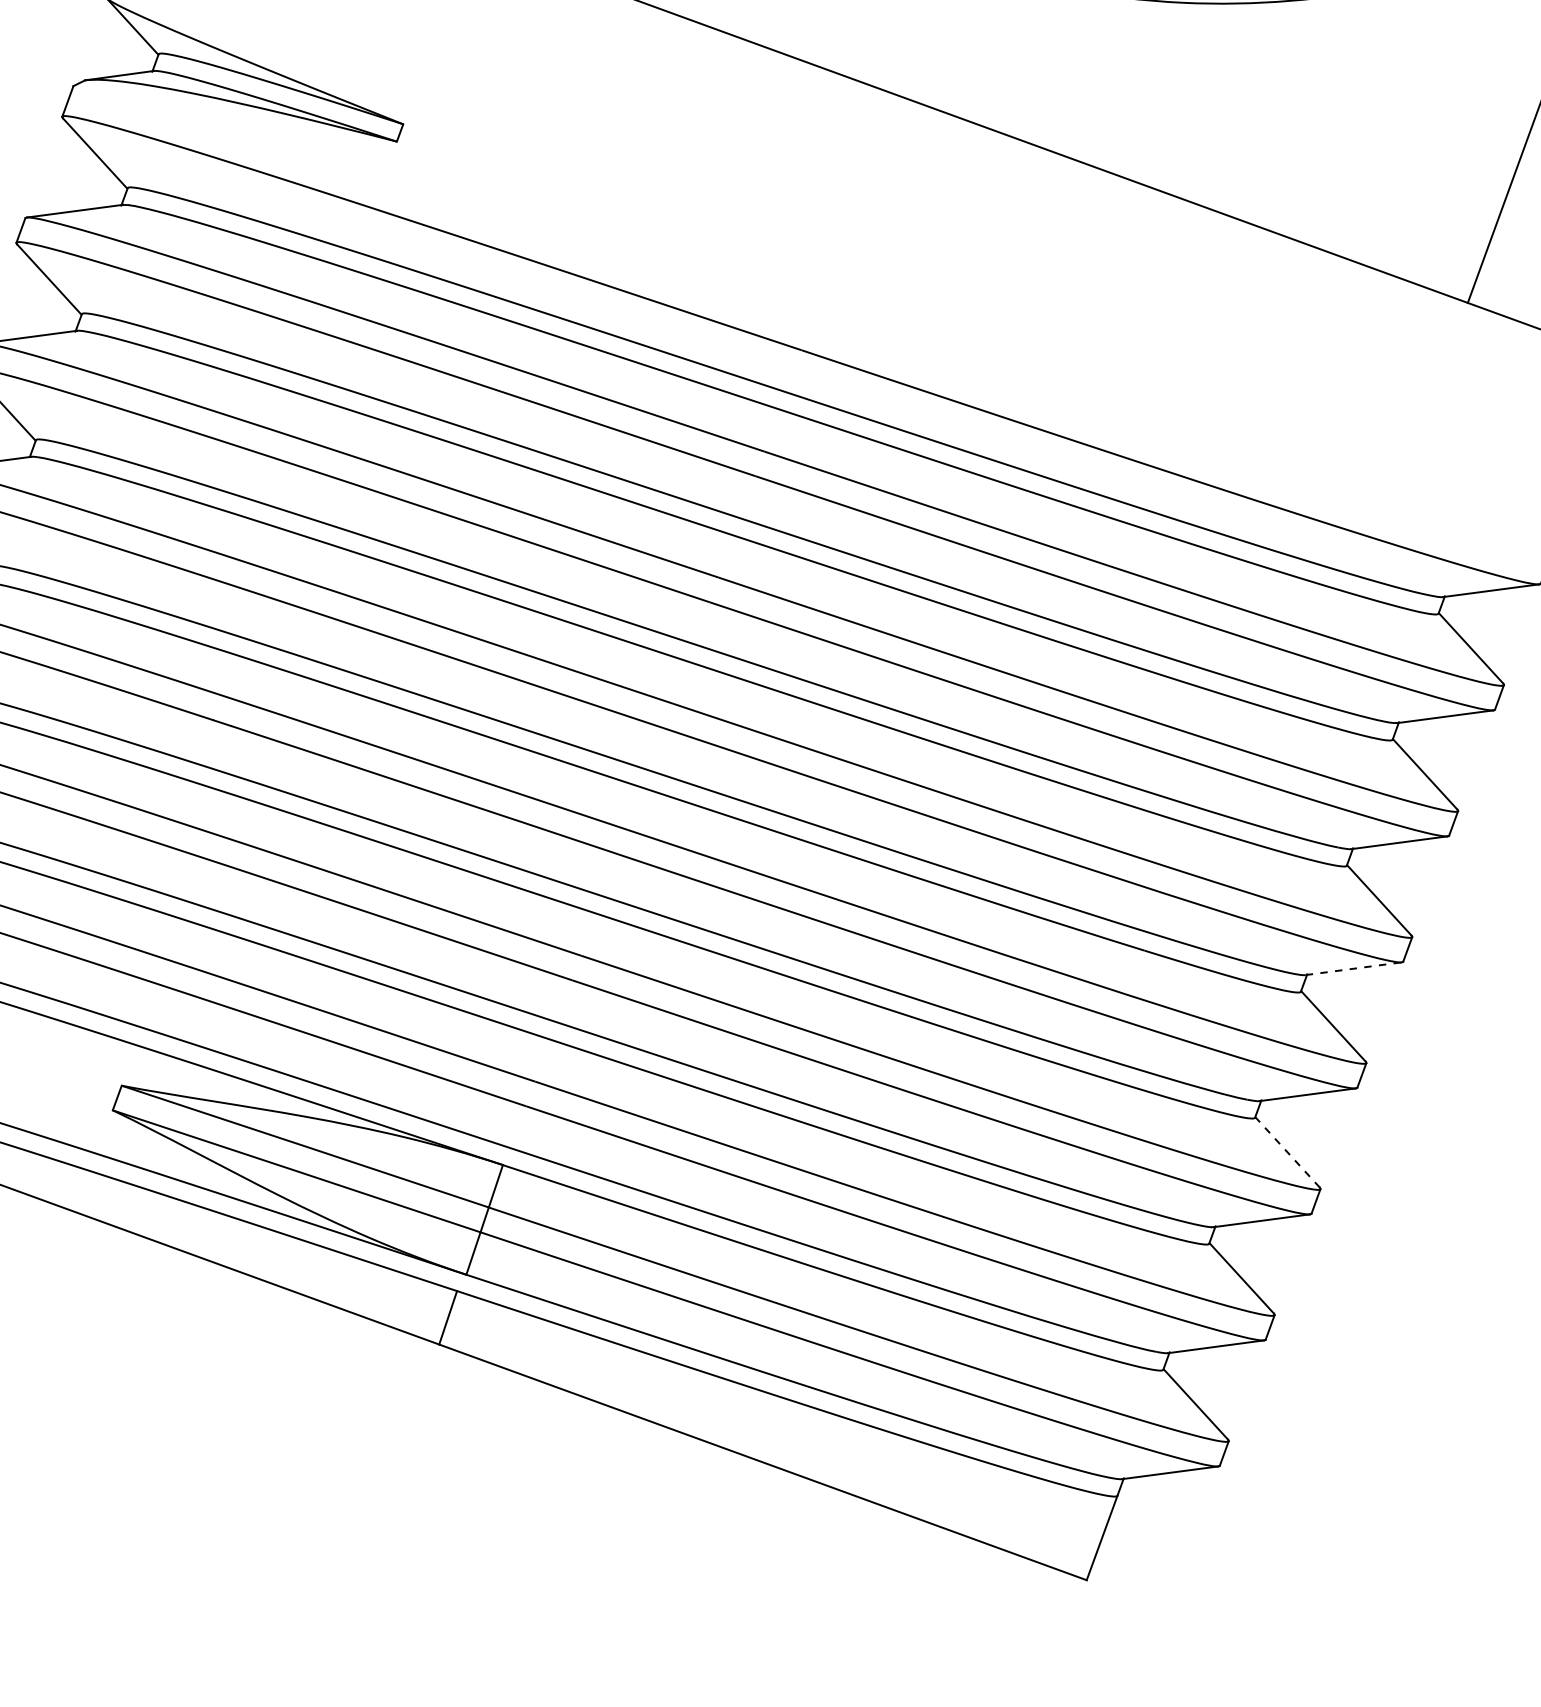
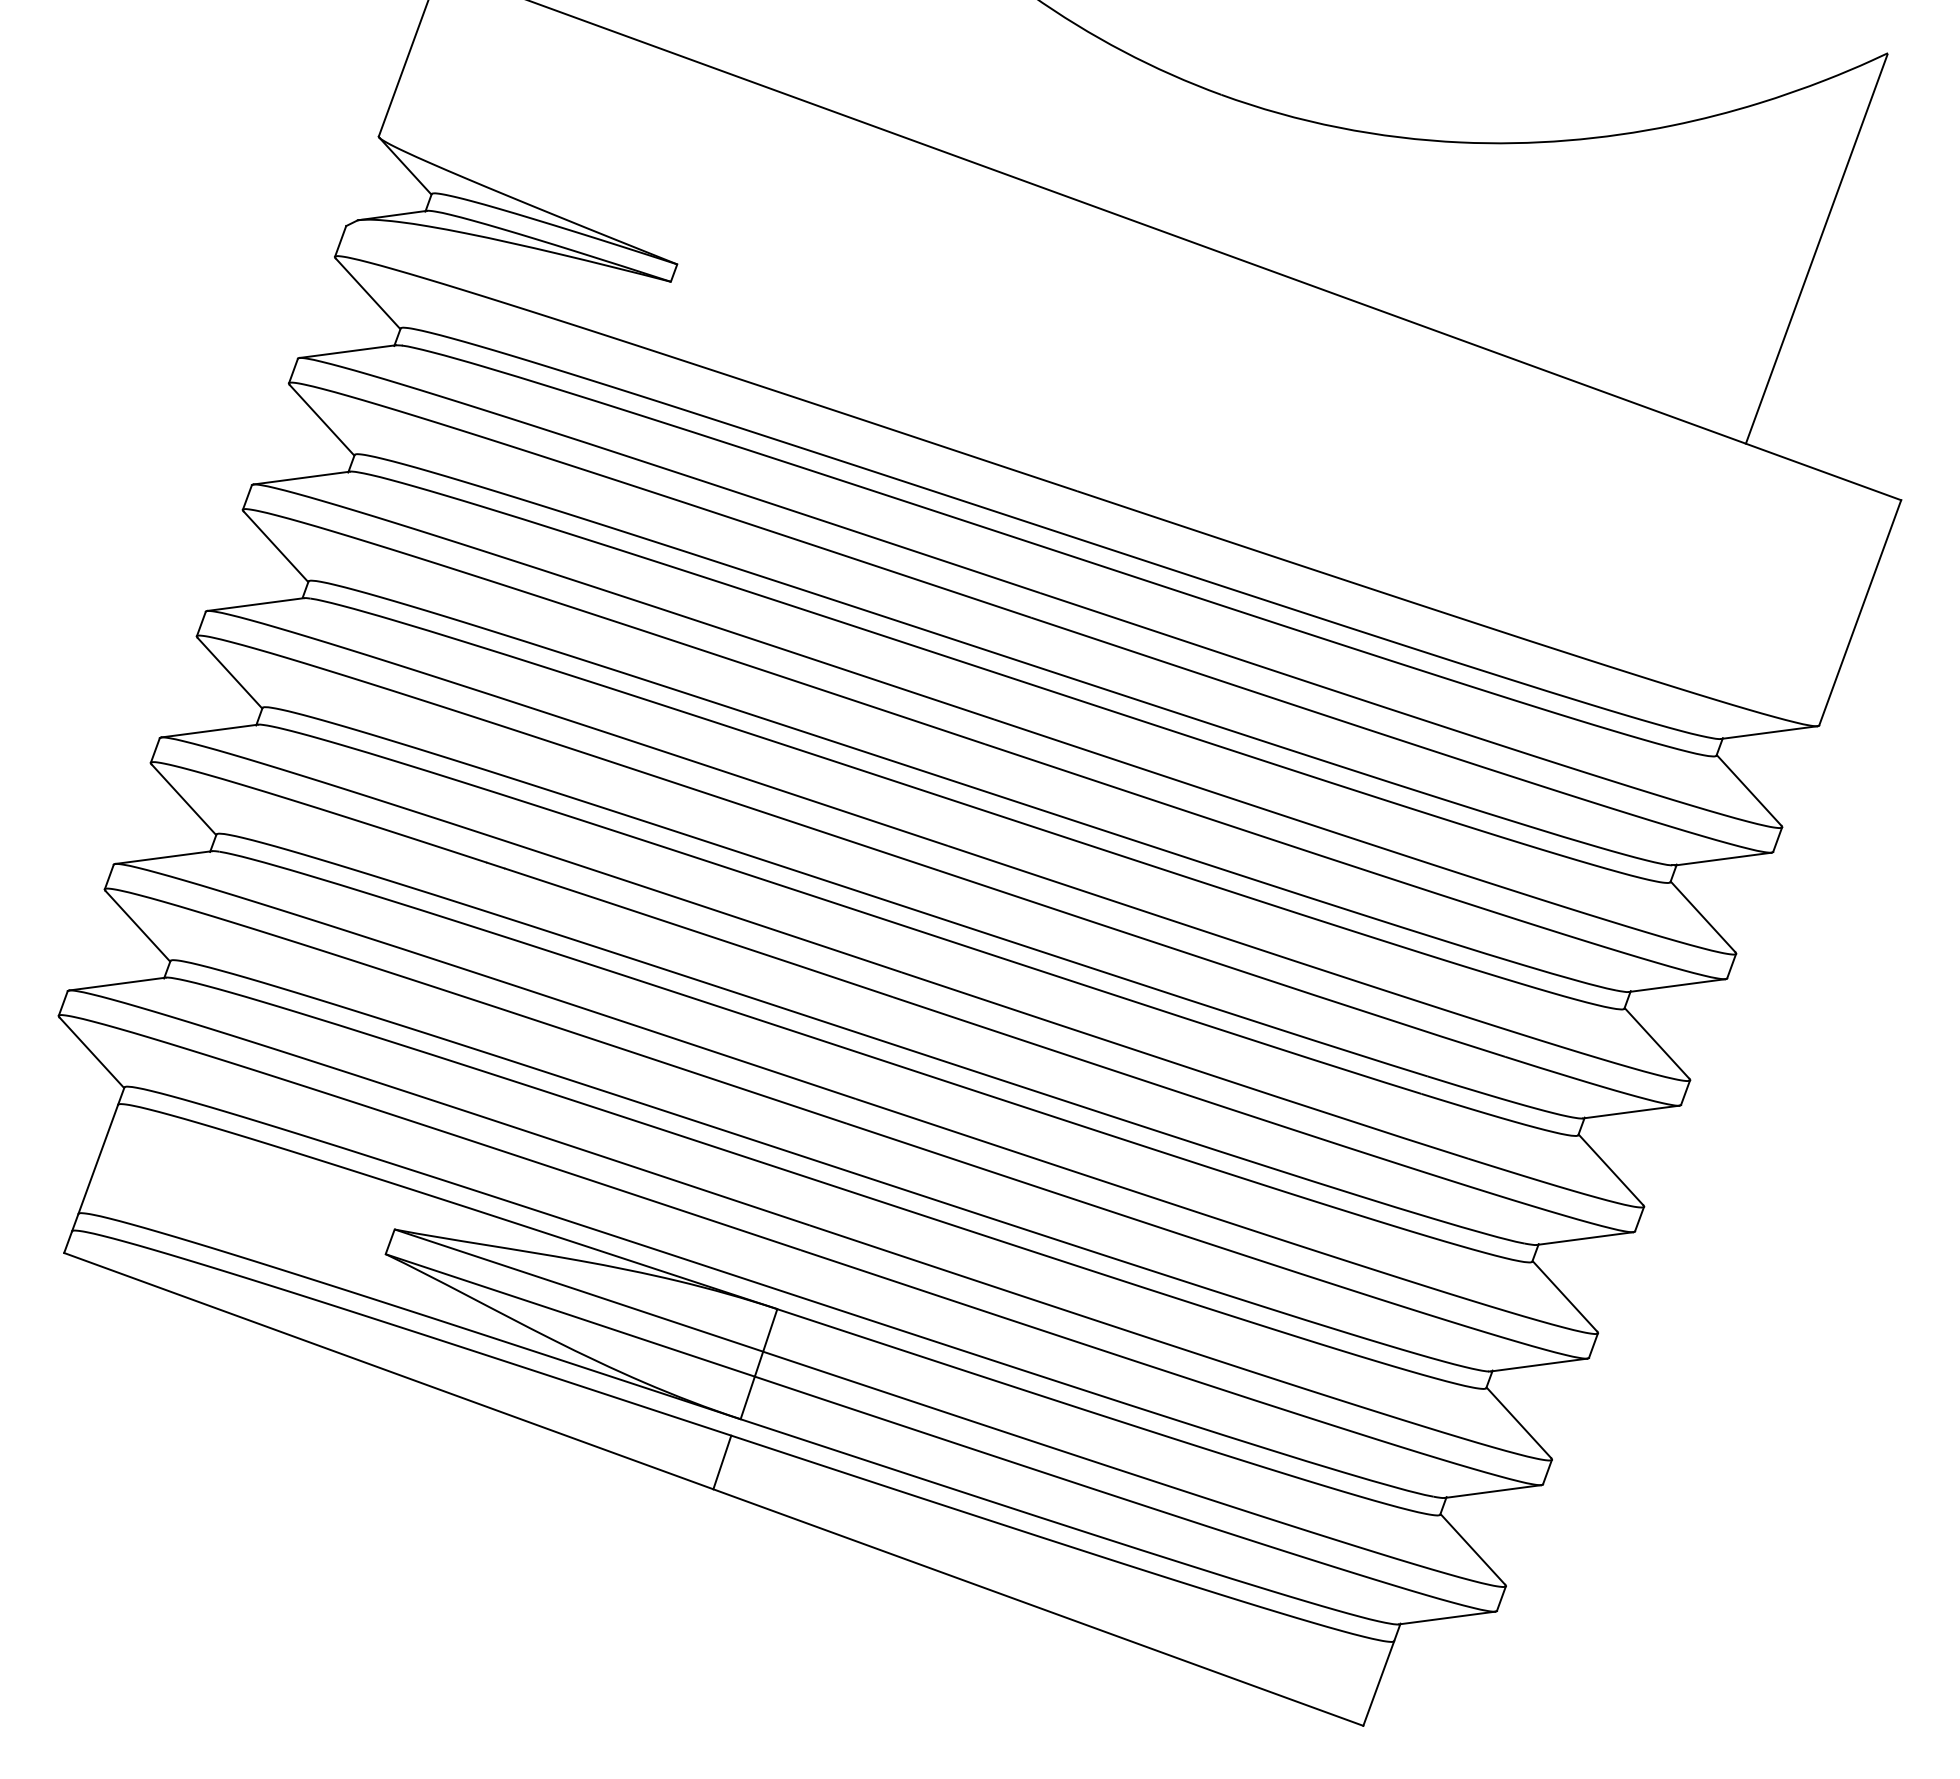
line: (1353, 969) -> (1631, 1112), dashed -> solid
line: (1288, 1152) -> (1565, 1296), dashed -> solid

